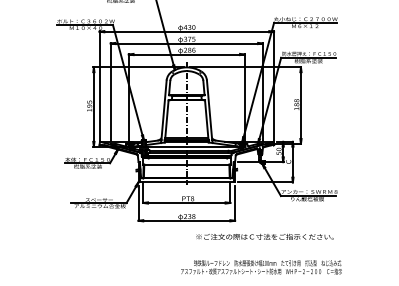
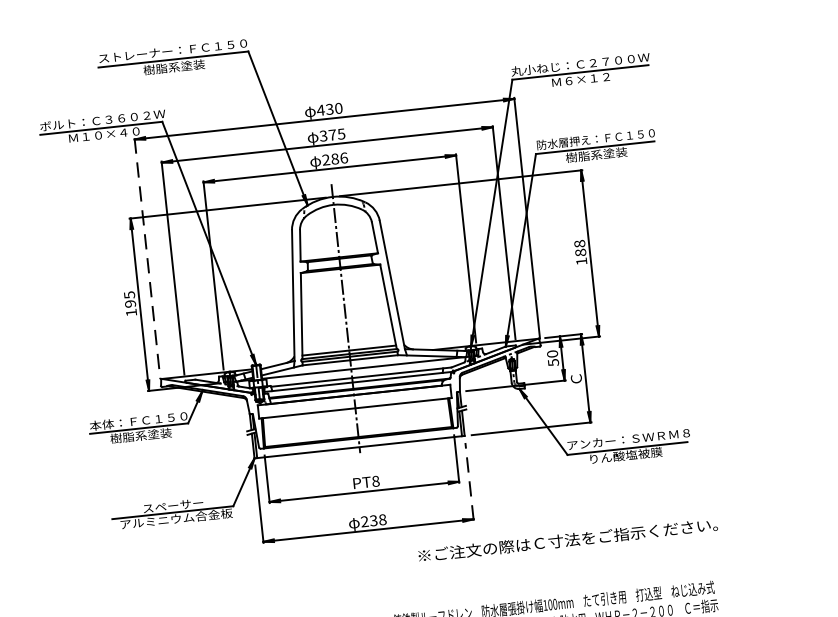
line: (99, 87) -> (147, 260), solid -> dashed
line: (235, 203) -> (470, 481), solid -> dashed
text: (264, 236) -> (566, 539), moved

